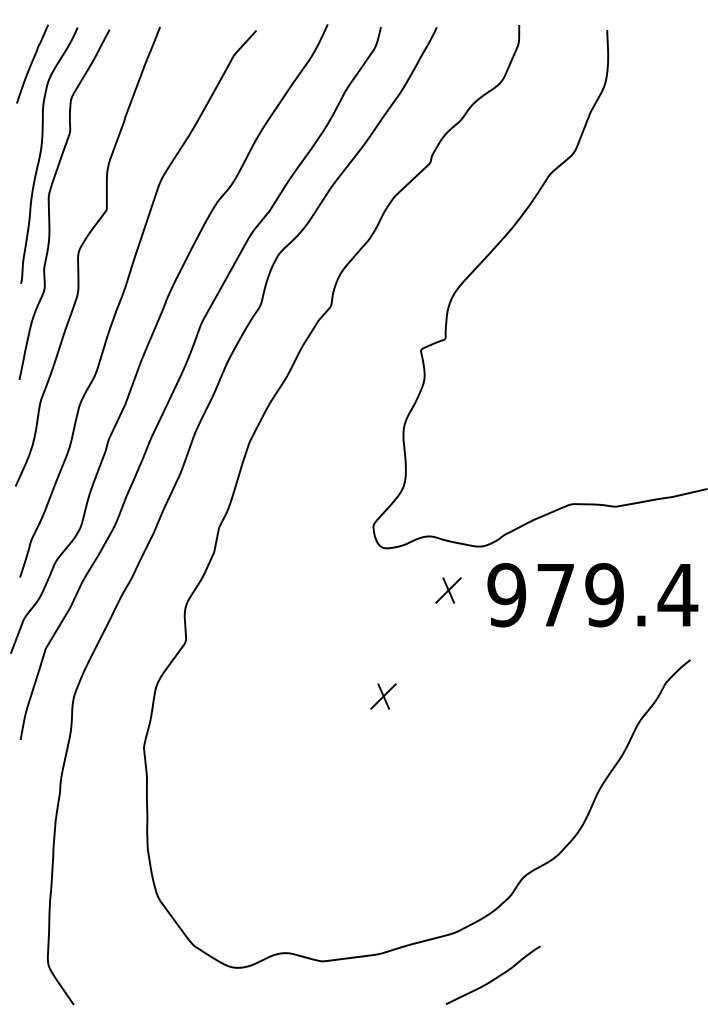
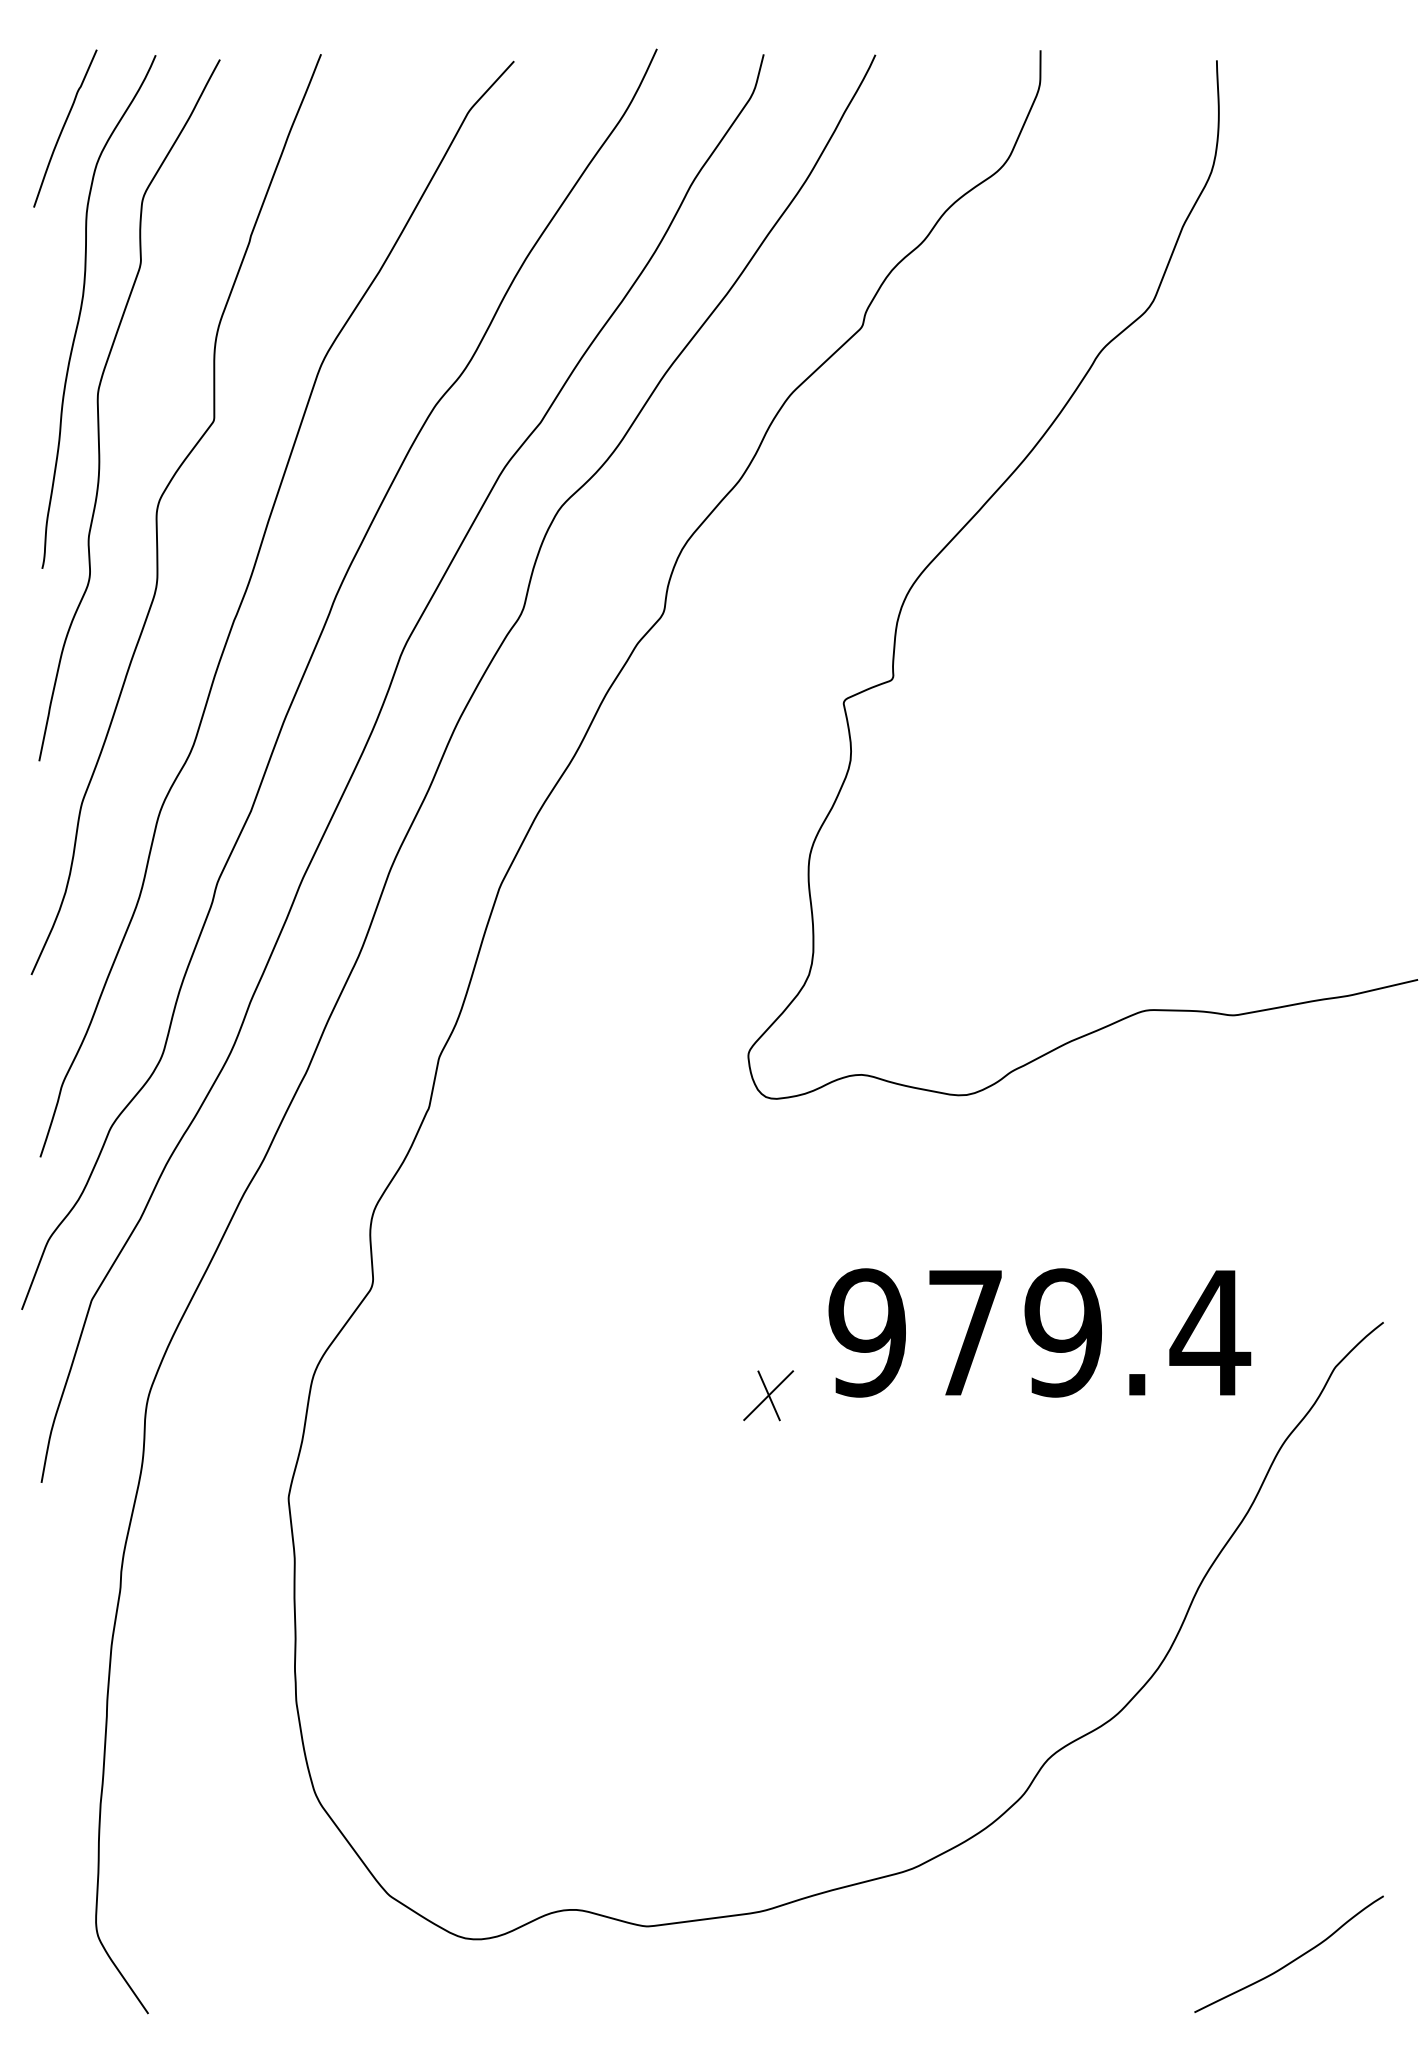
part: (448, 590) -> (898, 1183), removed
text: (592, 595) -> (1039, 1333), moved
curve: (493, 978) -> (1289, 1960), moved

